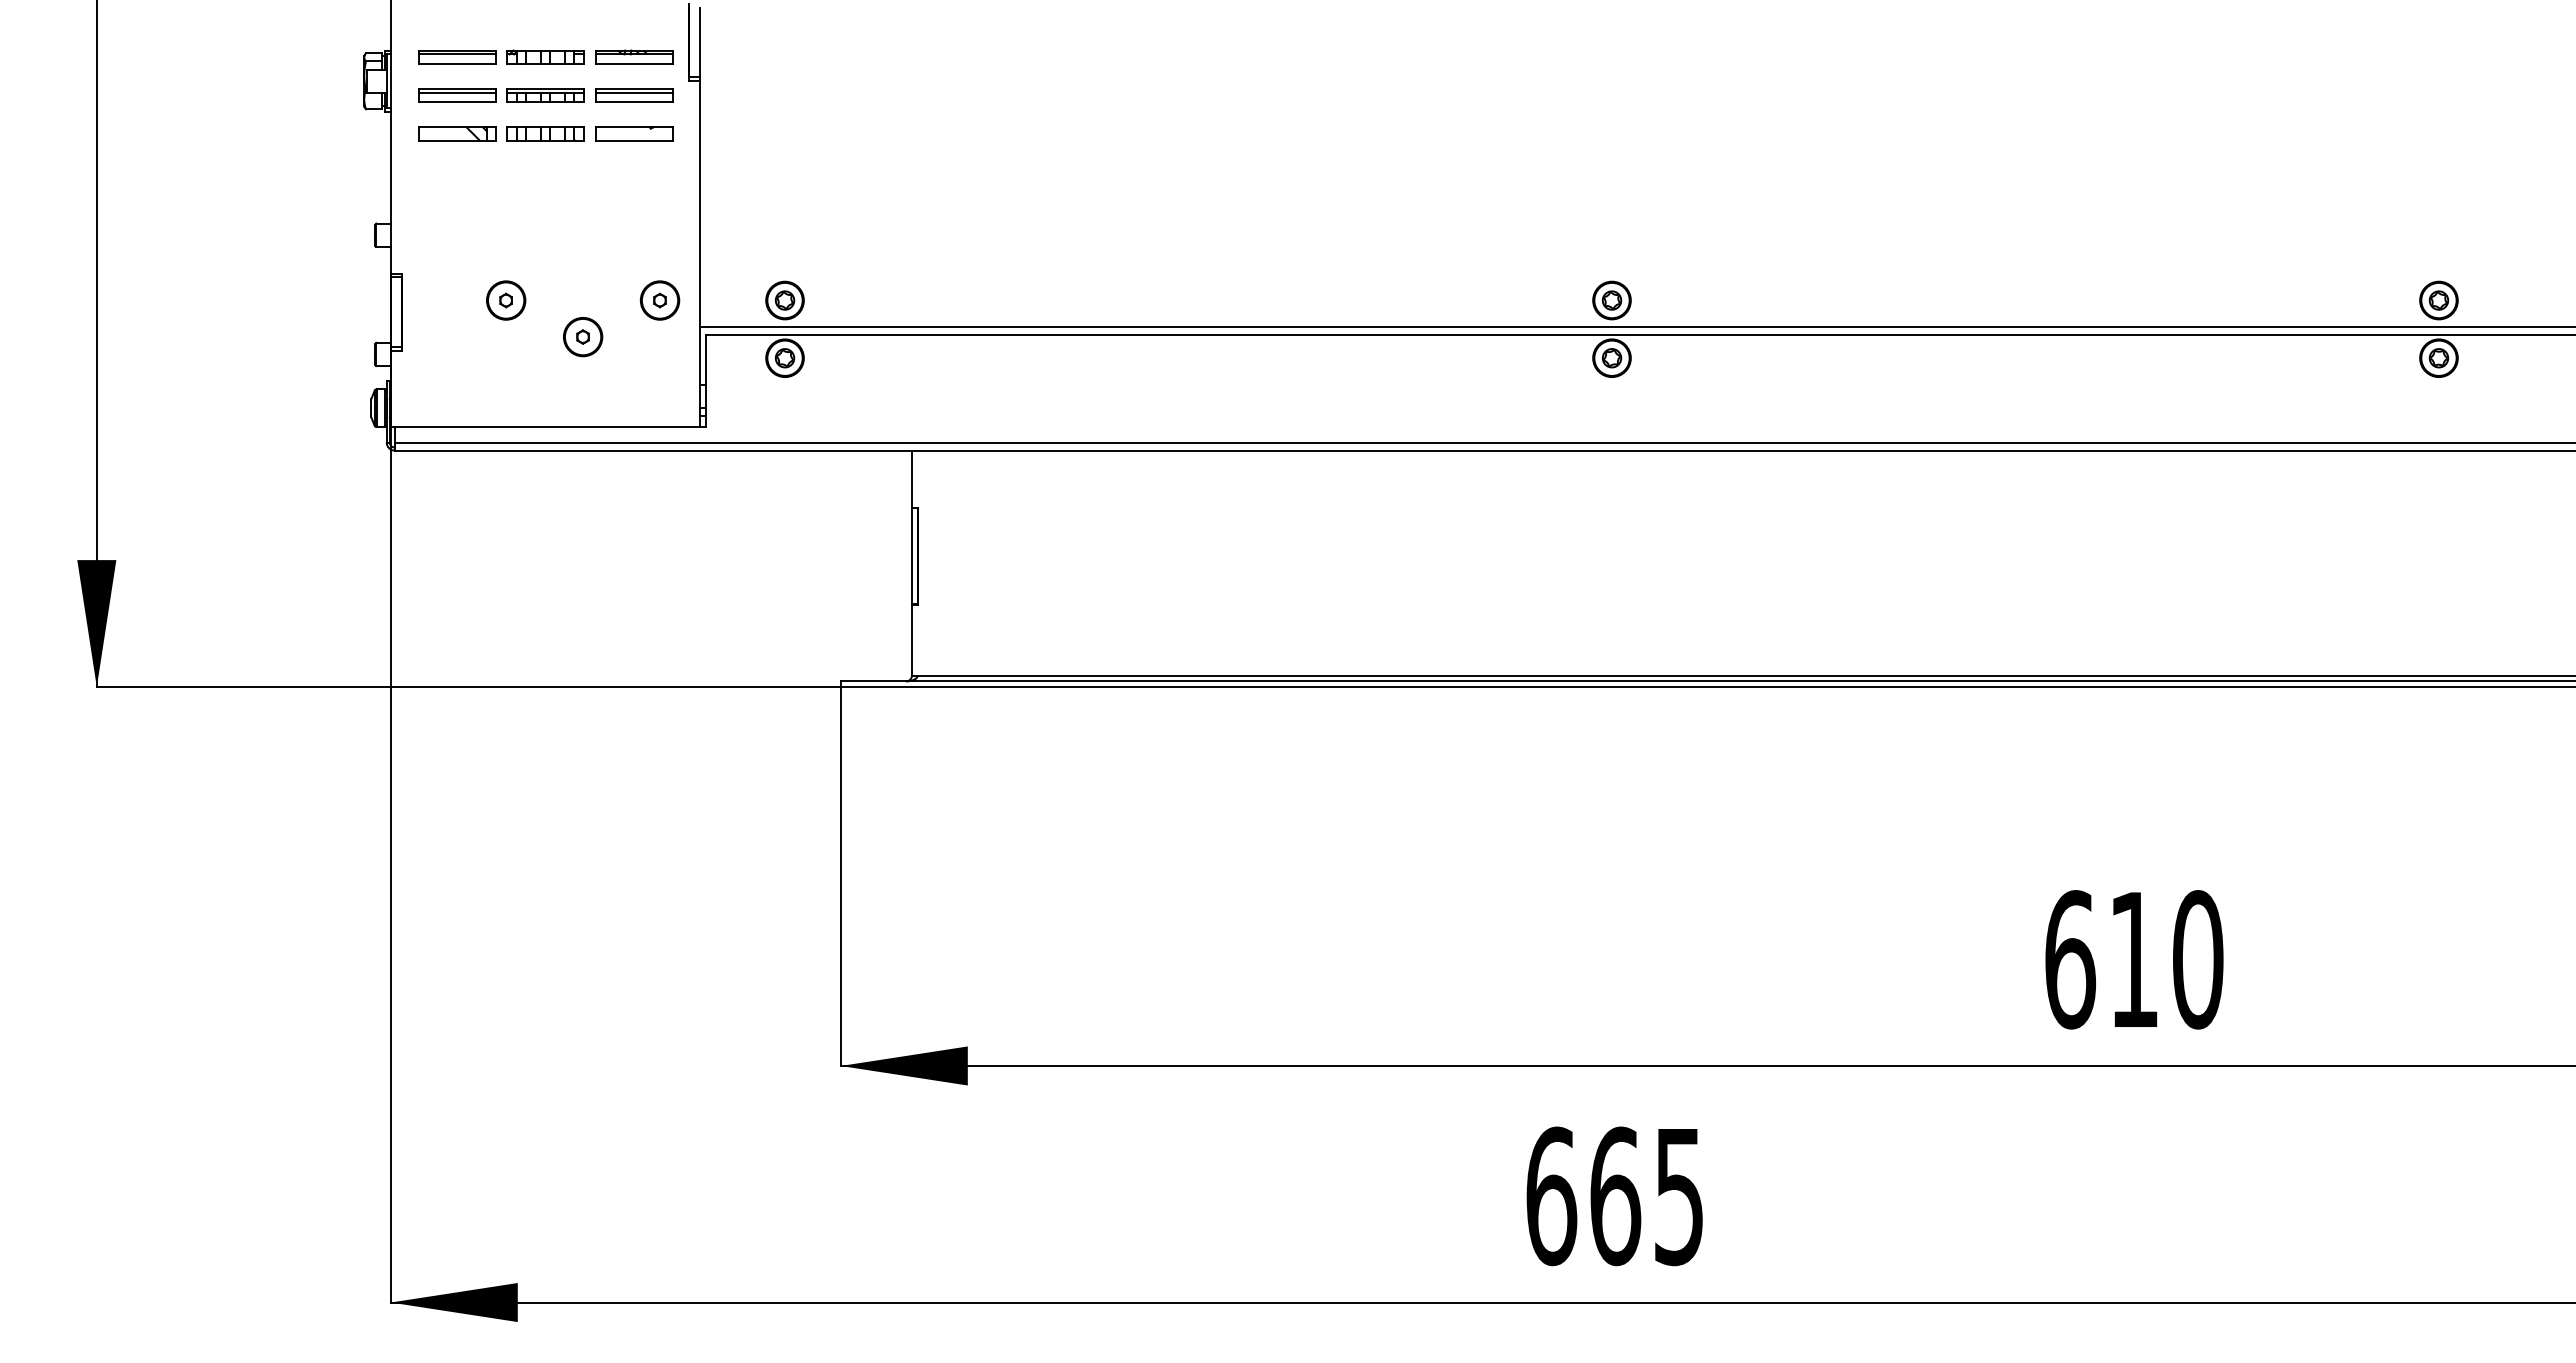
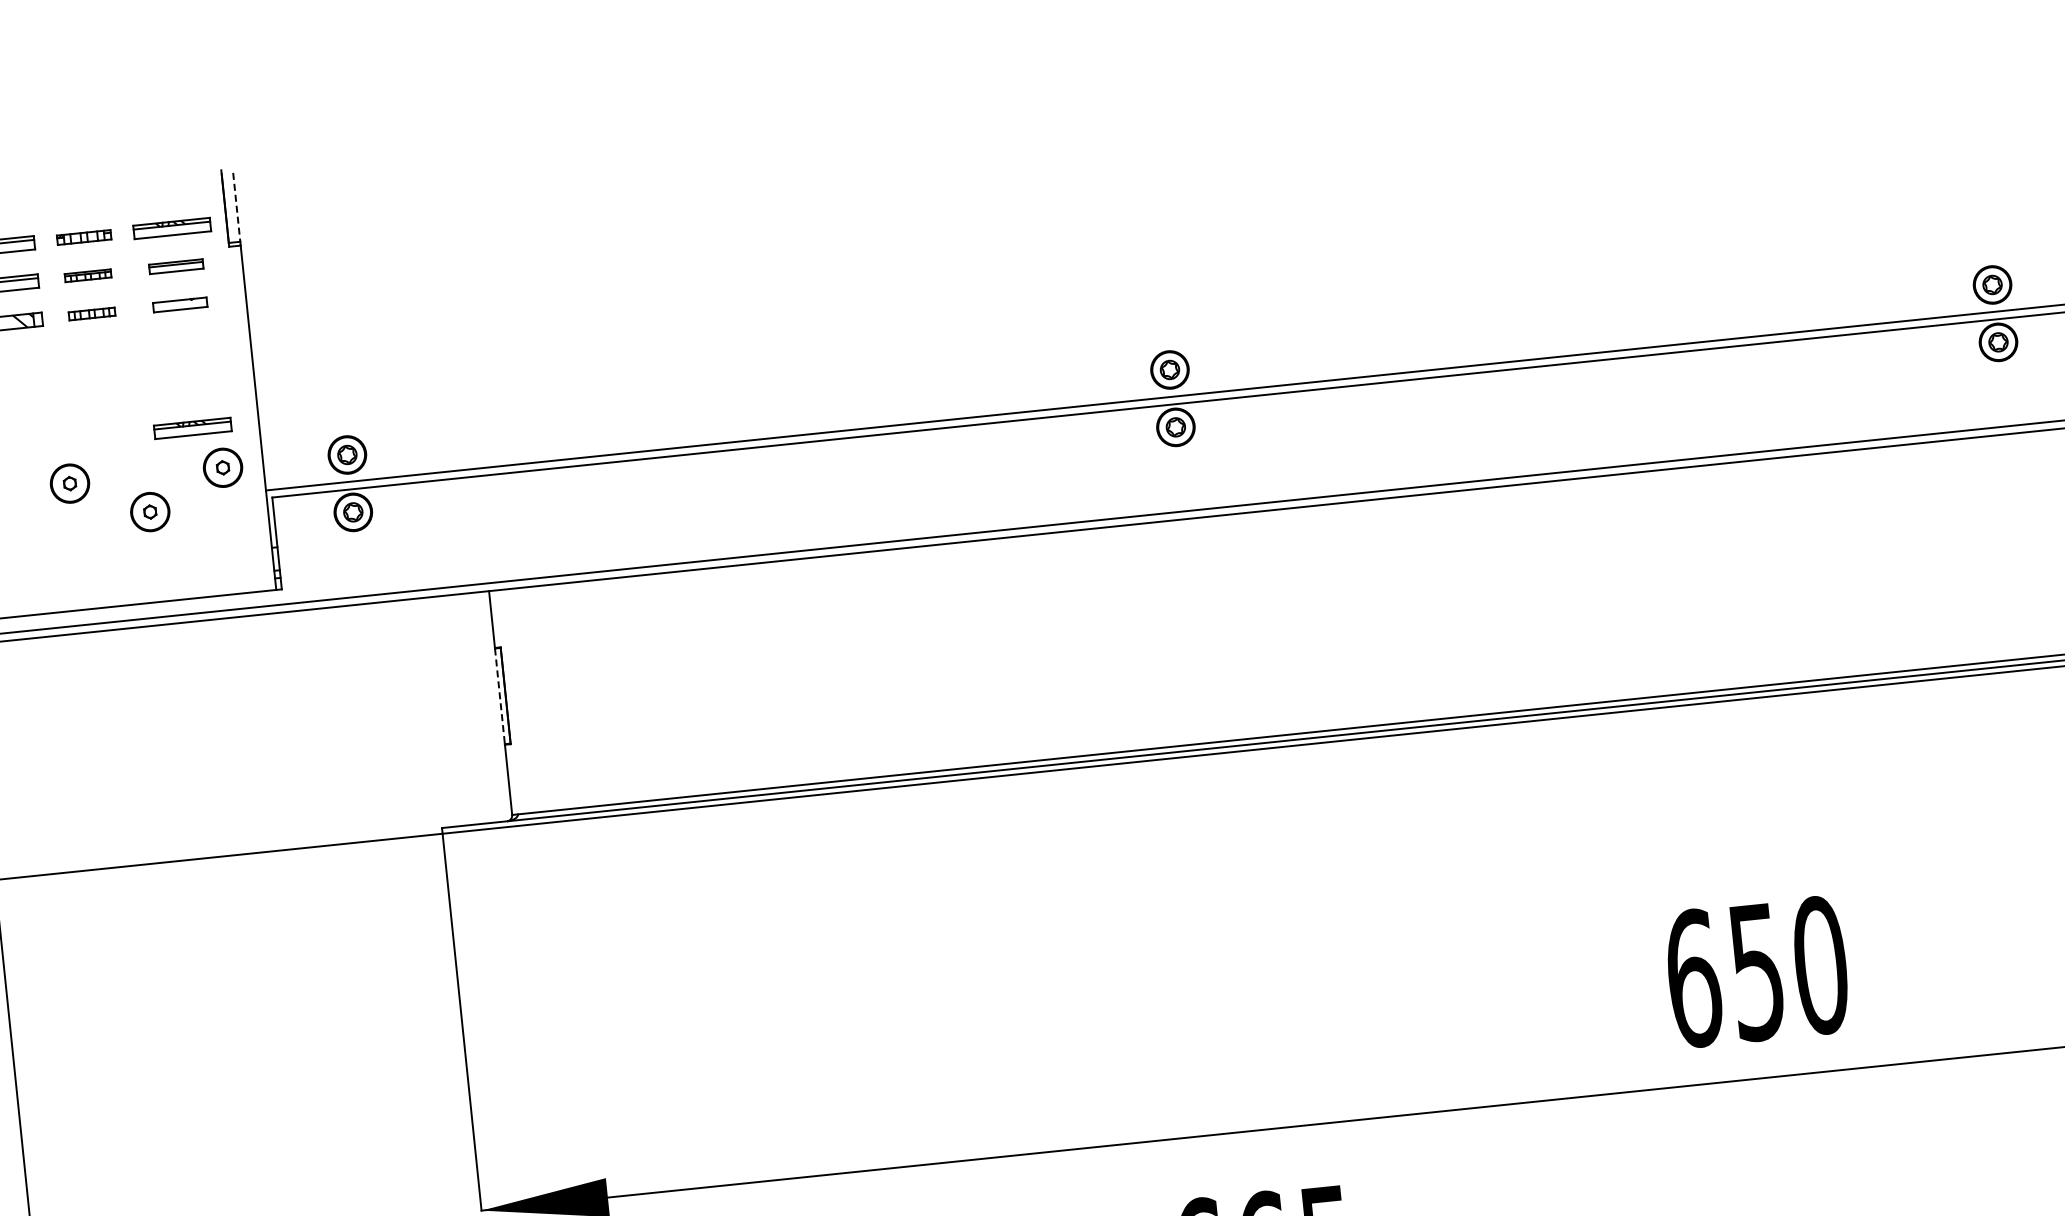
line: (700, 42) -> (236, 206), solid -> dashed
part: (545, 56) -> (84, 236), size x0.7
part: (545, 95) -> (88, 275), size x0.6
part: (634, 95) -> (176, 266), size x0.7
part: (545, 133) -> (91, 313), size x0.6
part: (634, 133) -> (180, 304), size x0.7
part: (634, 257) -> (193, 427), added
line: (911, 556) -> (499, 696), solid -> dashed
text: (2133, 960) -> (1756, 972), 610 -> 650

